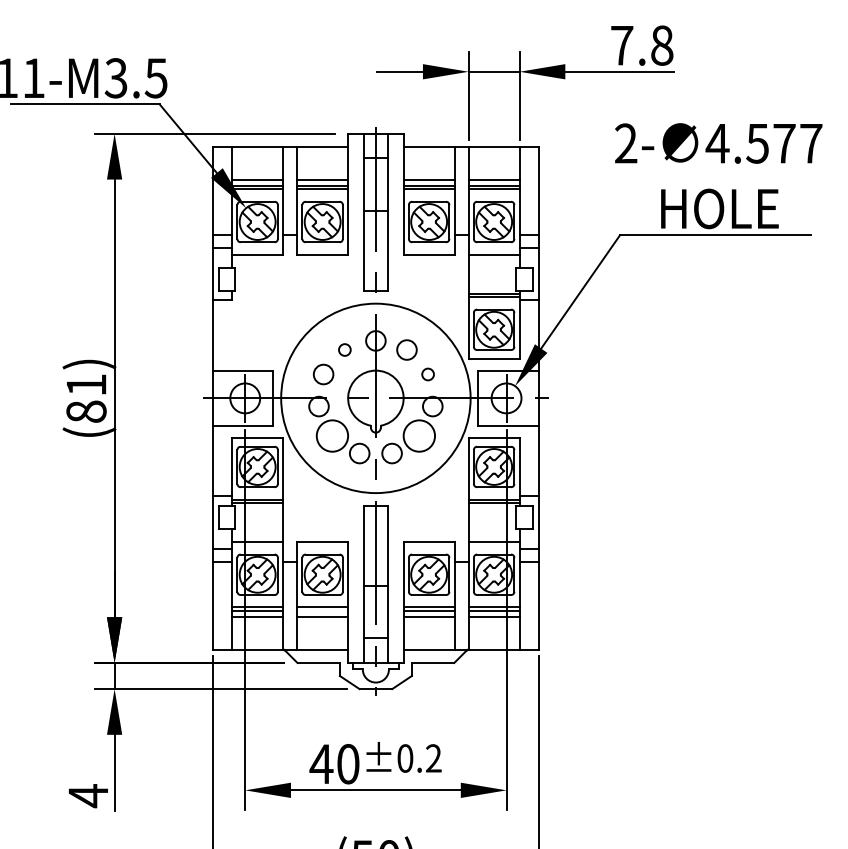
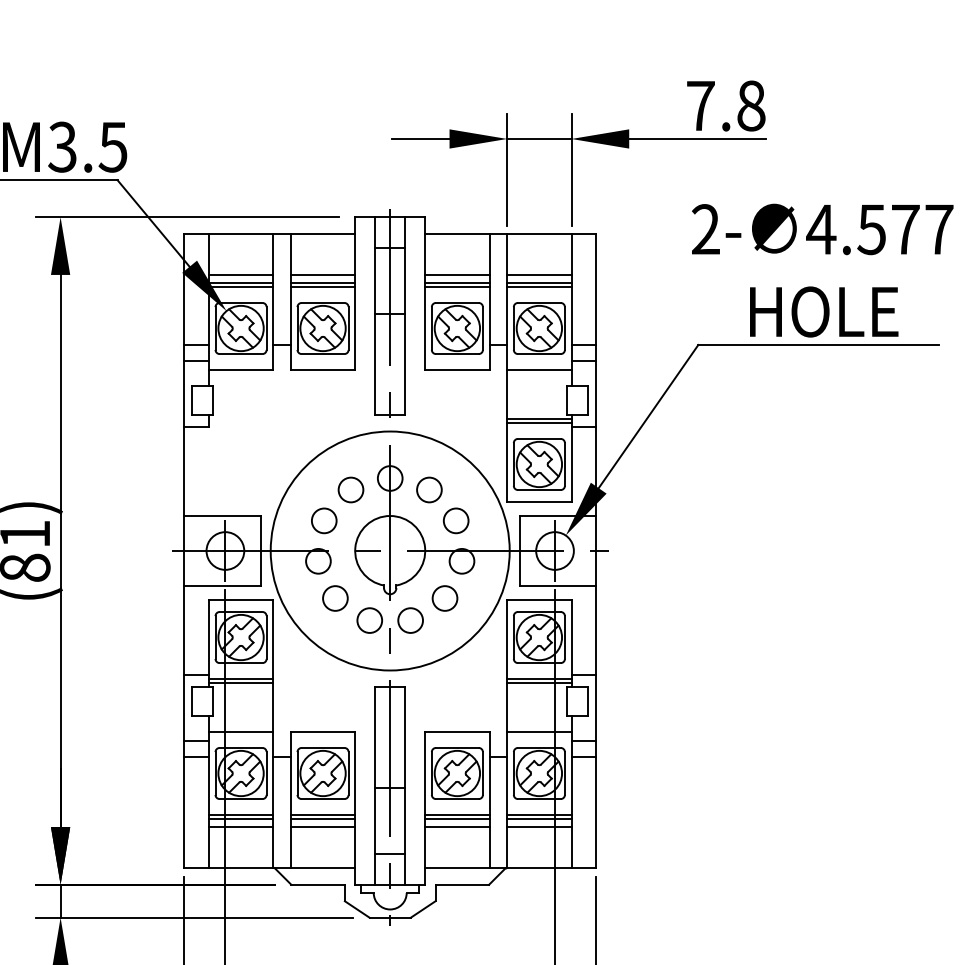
circle: (344, 349) -> (350, 489), size x1.67
circle: (427, 374) -> (455, 520), size x1.67
circle: (332, 435) -> (335, 597), size x0.62
circle: (419, 435) -> (445, 597), size x0.62
line: (322, 610) -> (322, 818), added

